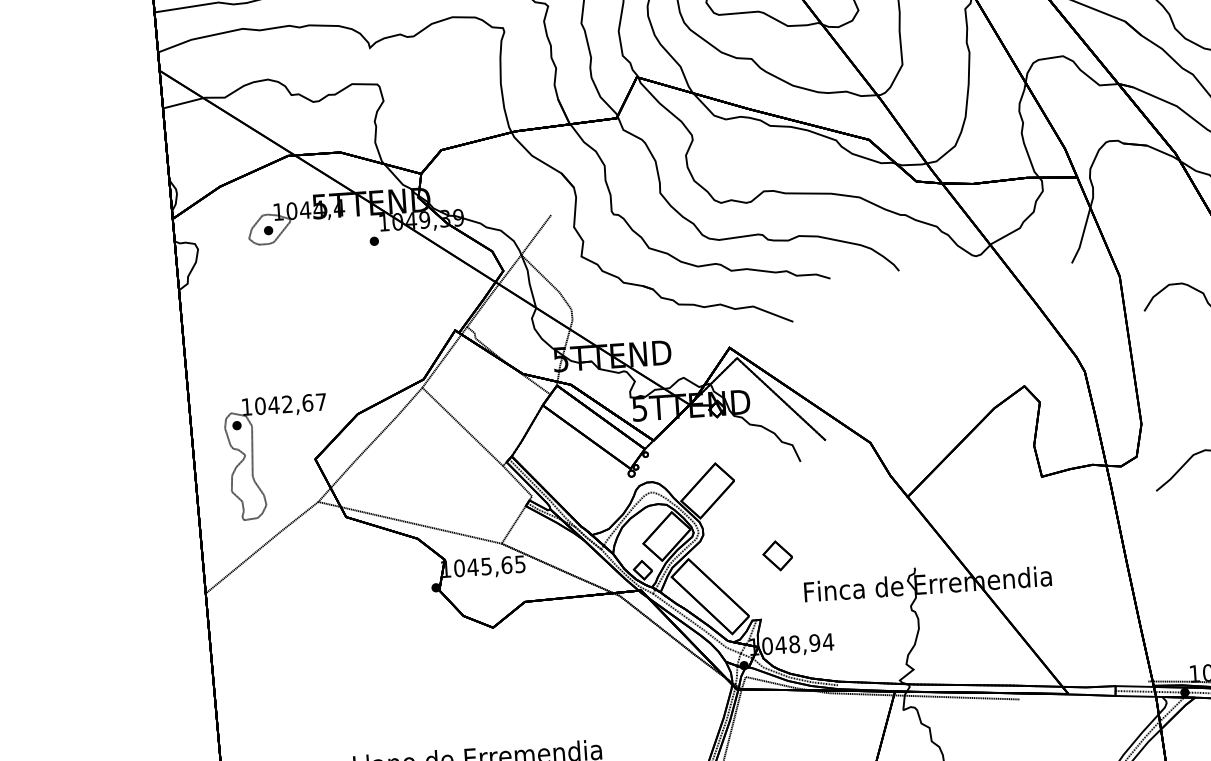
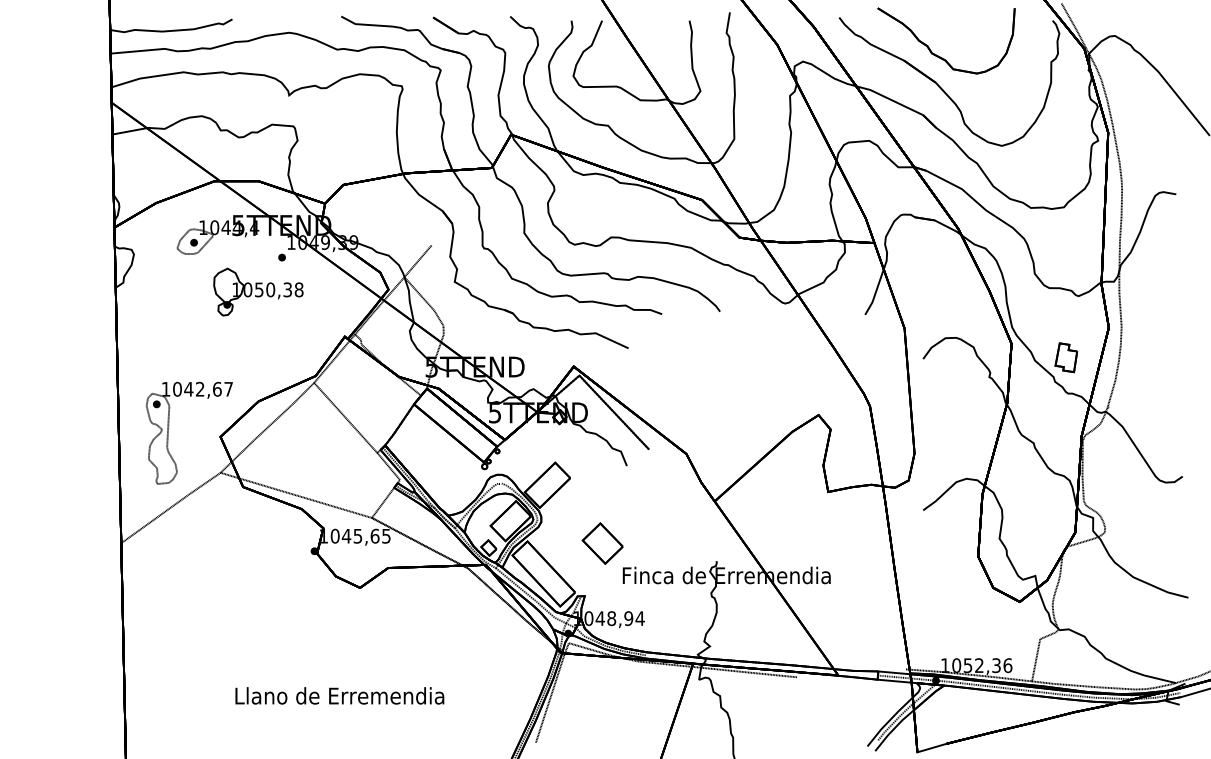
part: (348, 283) -> (258, 291), added
part: (777, 555) -> (602, 543), size x1.67

